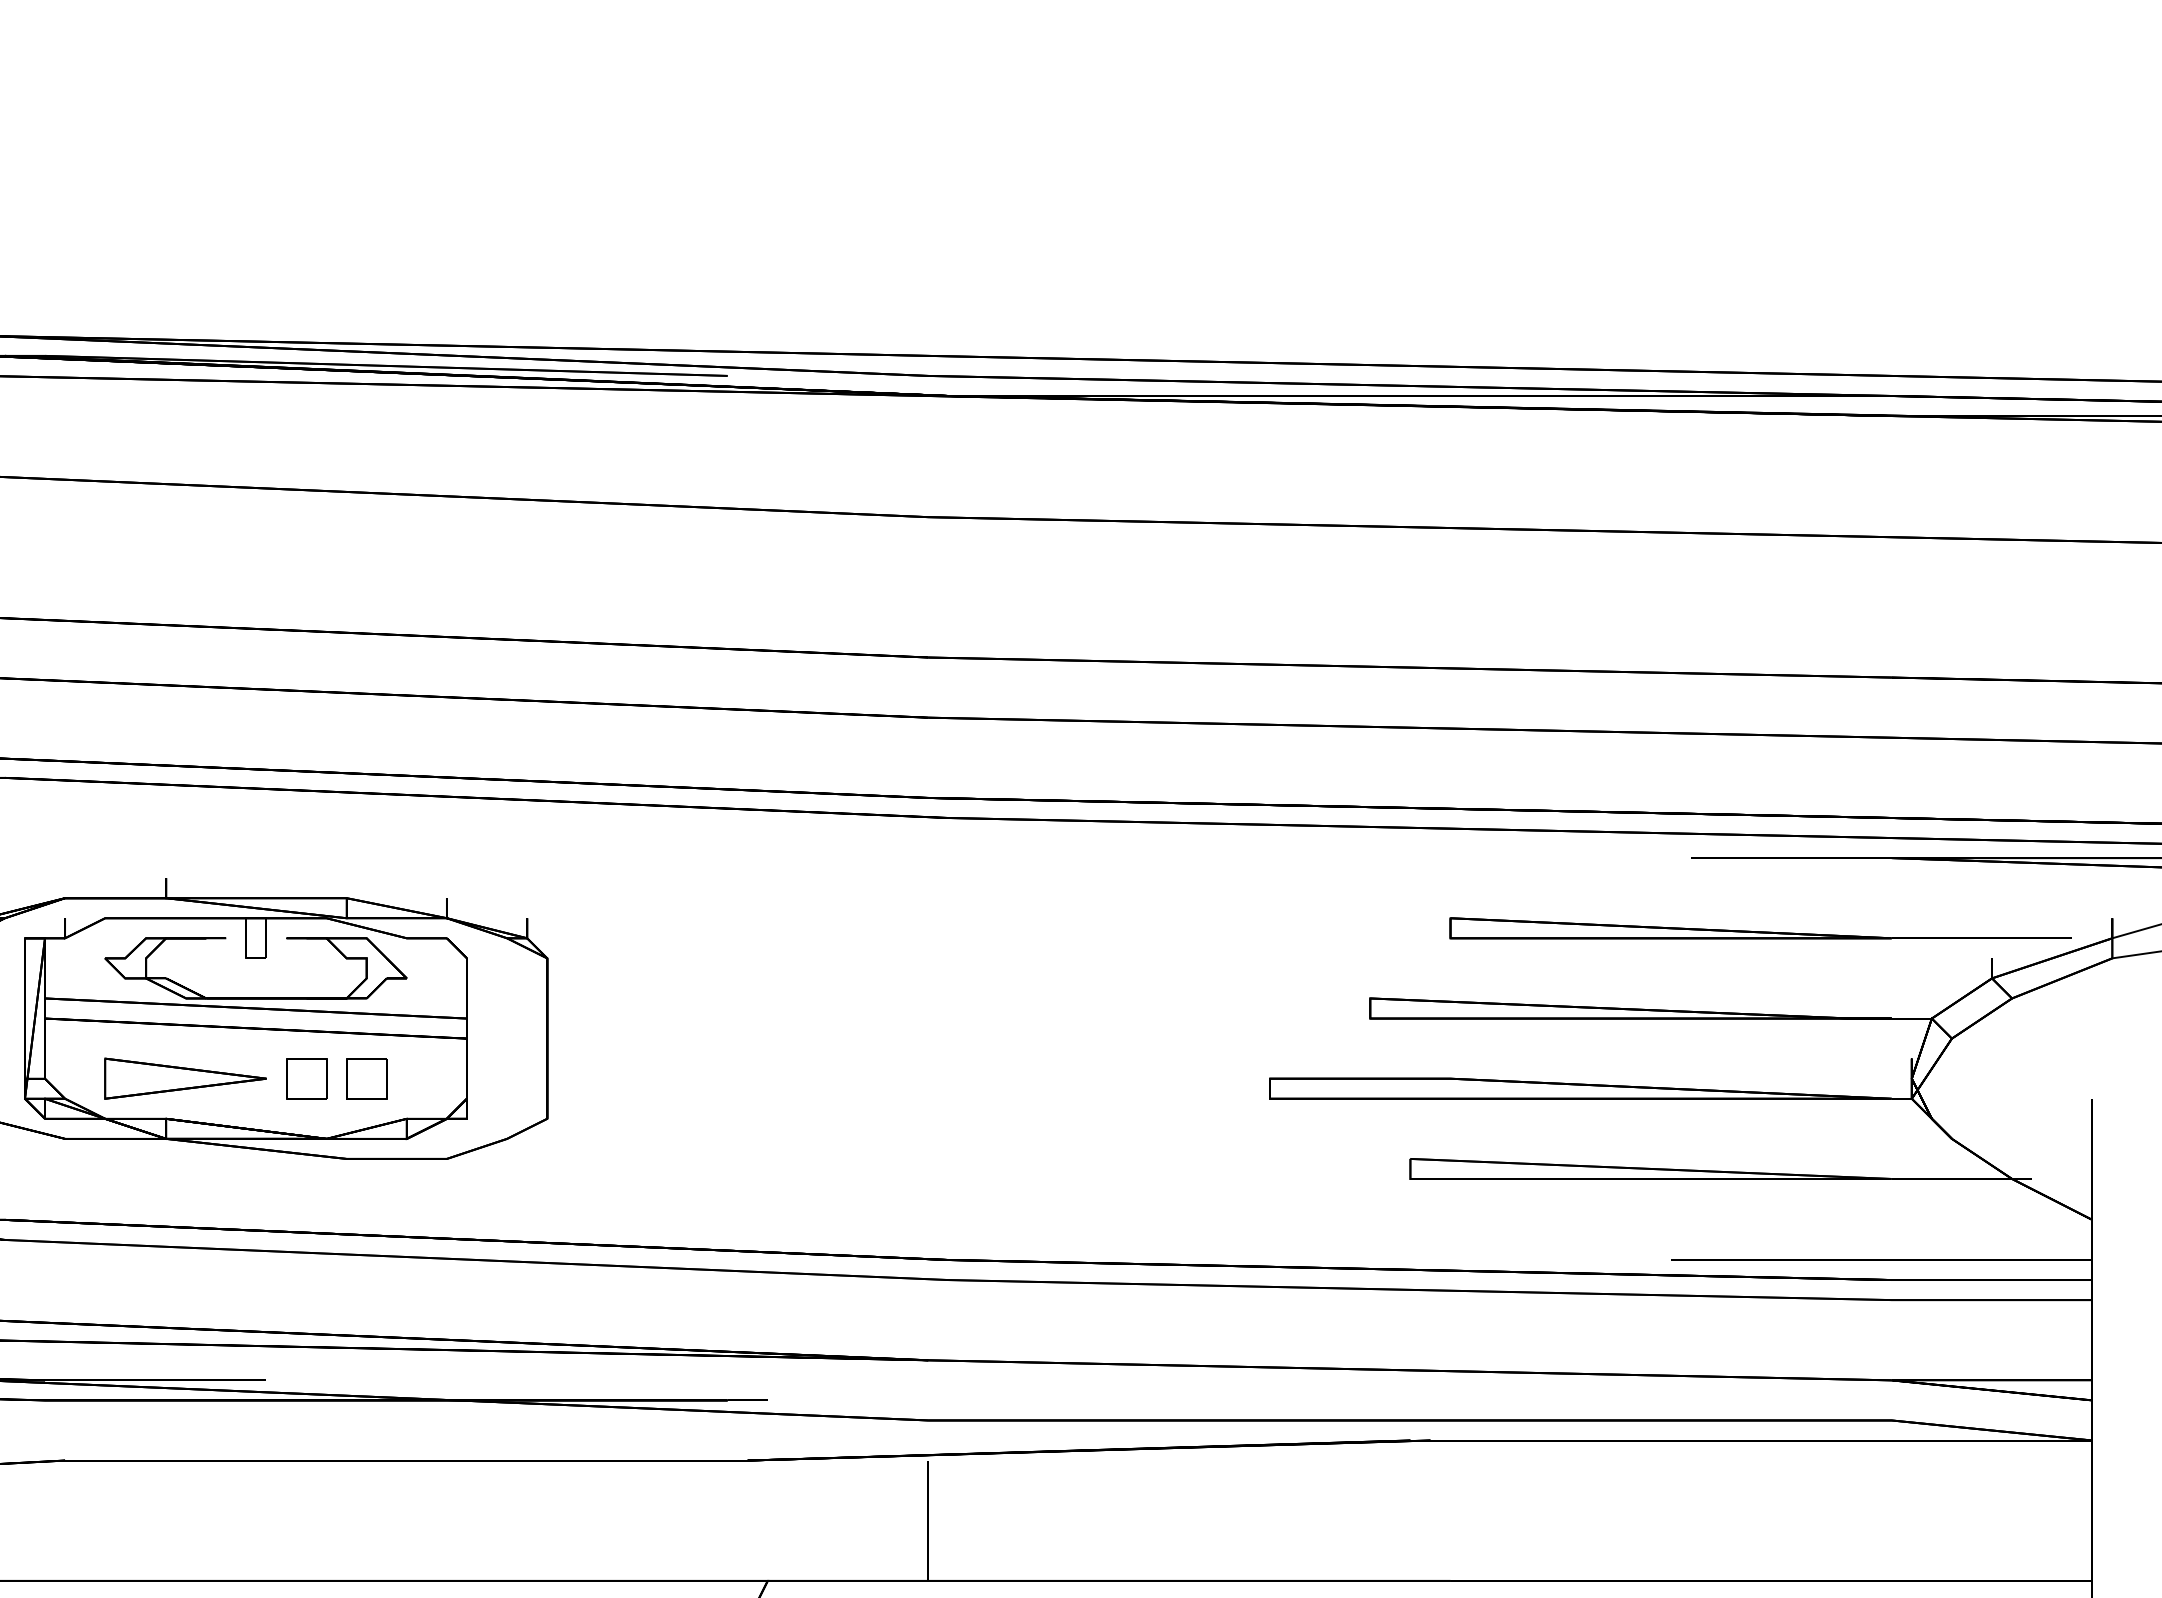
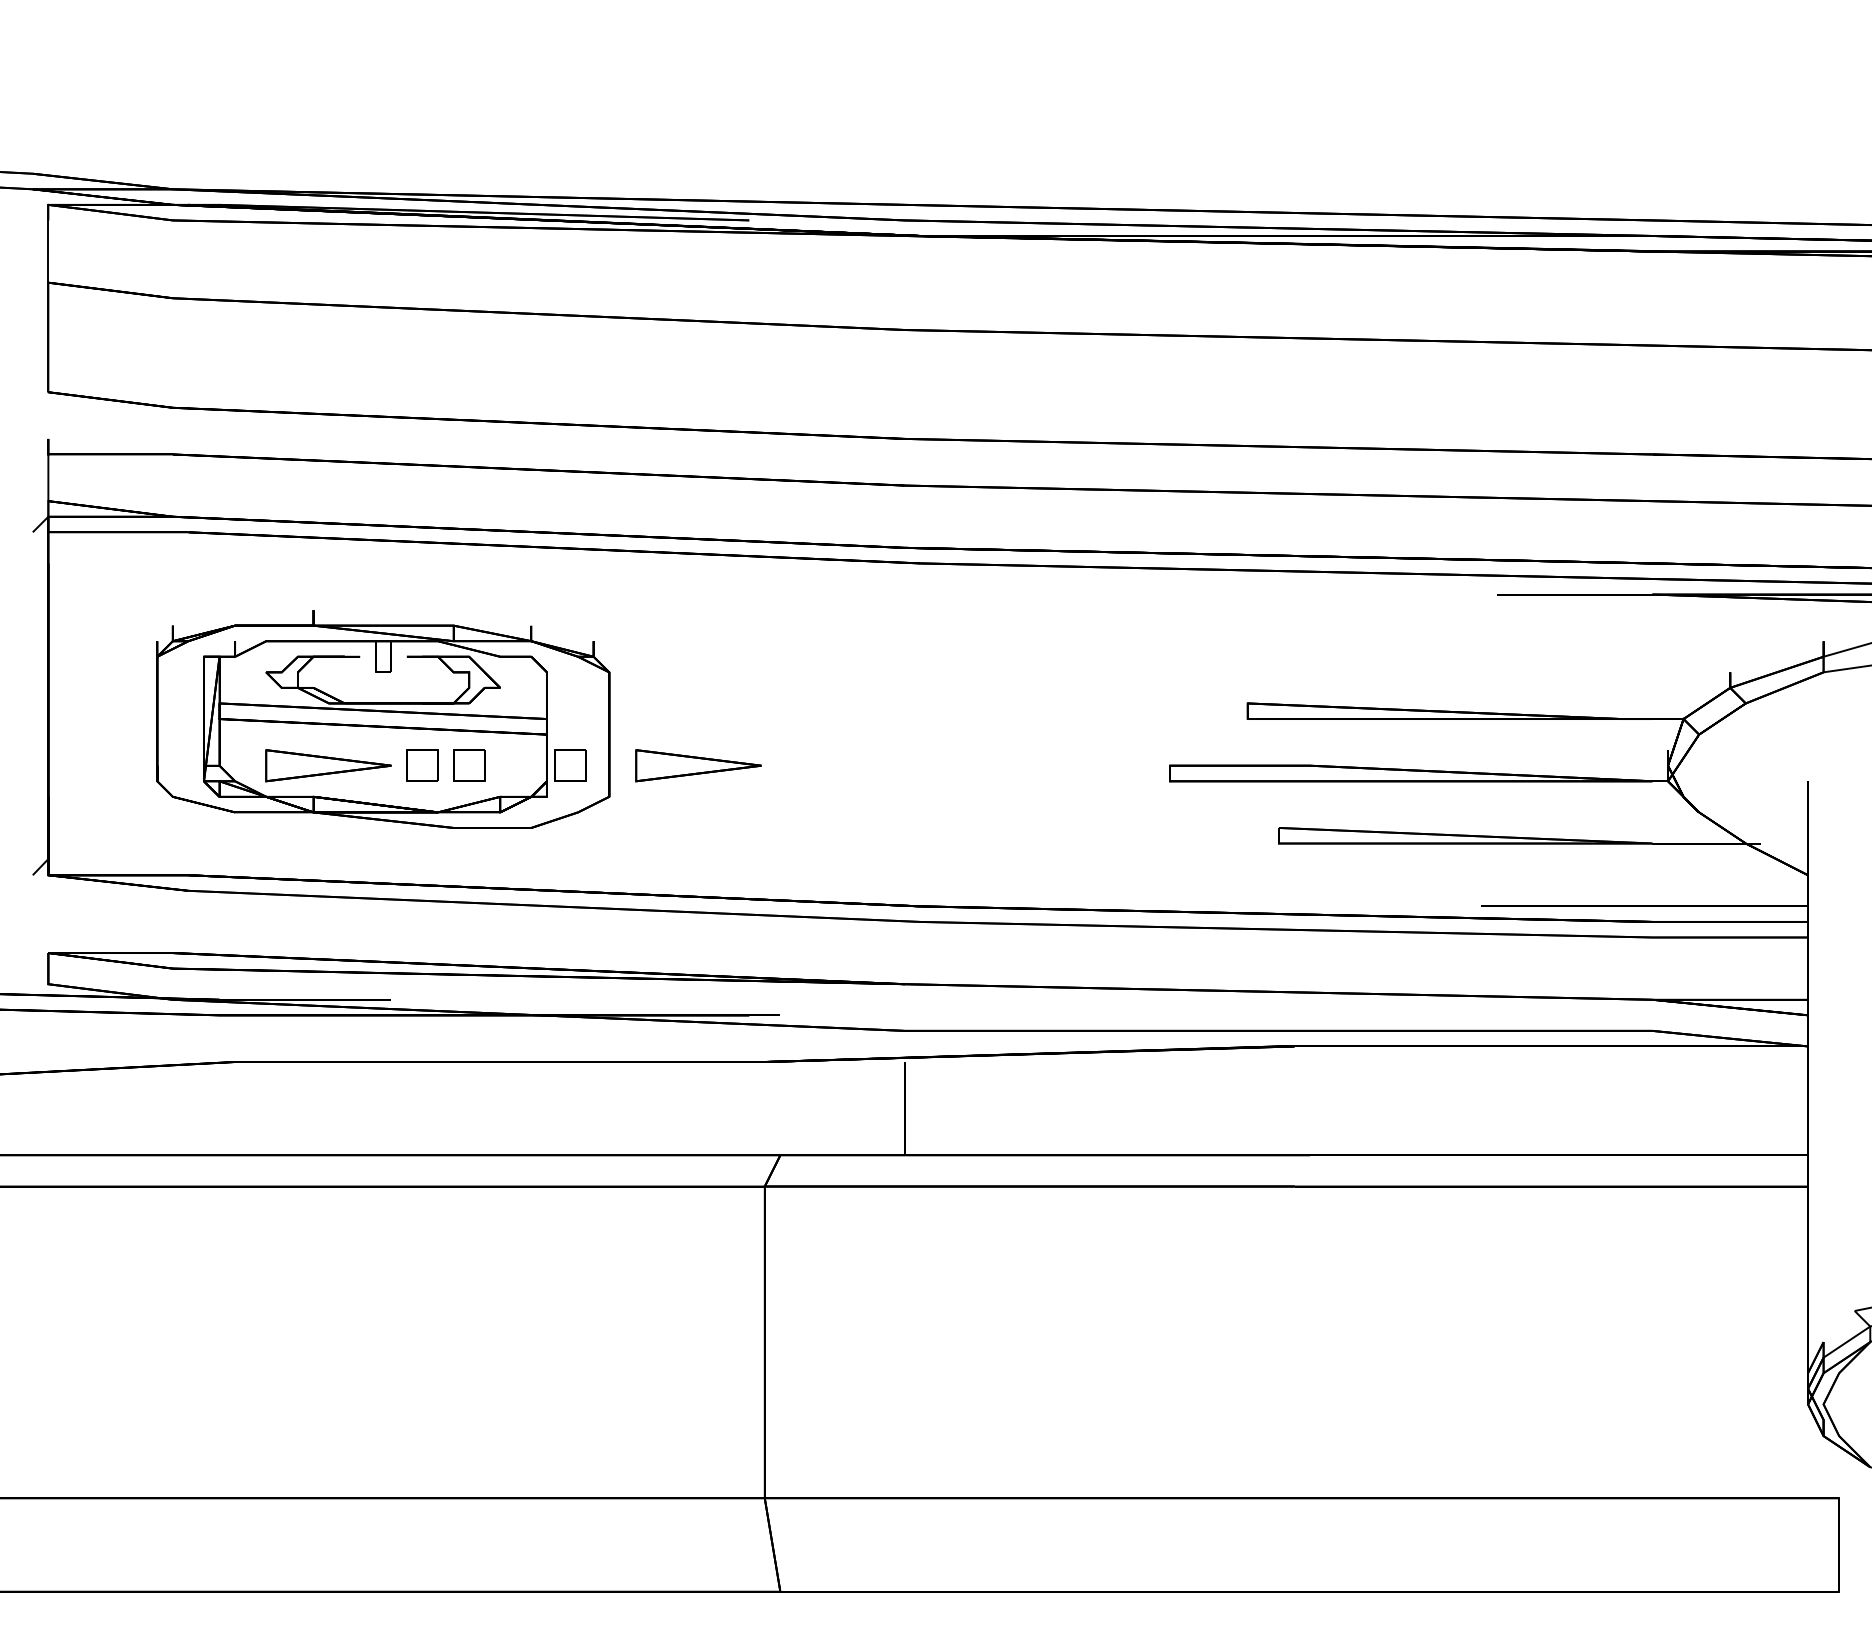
part: (1760, 927) -> (1550, 648), removed
part: (497, 1078) -> (570, 765), added
part: (662, 1078) -> (698, 765), added

